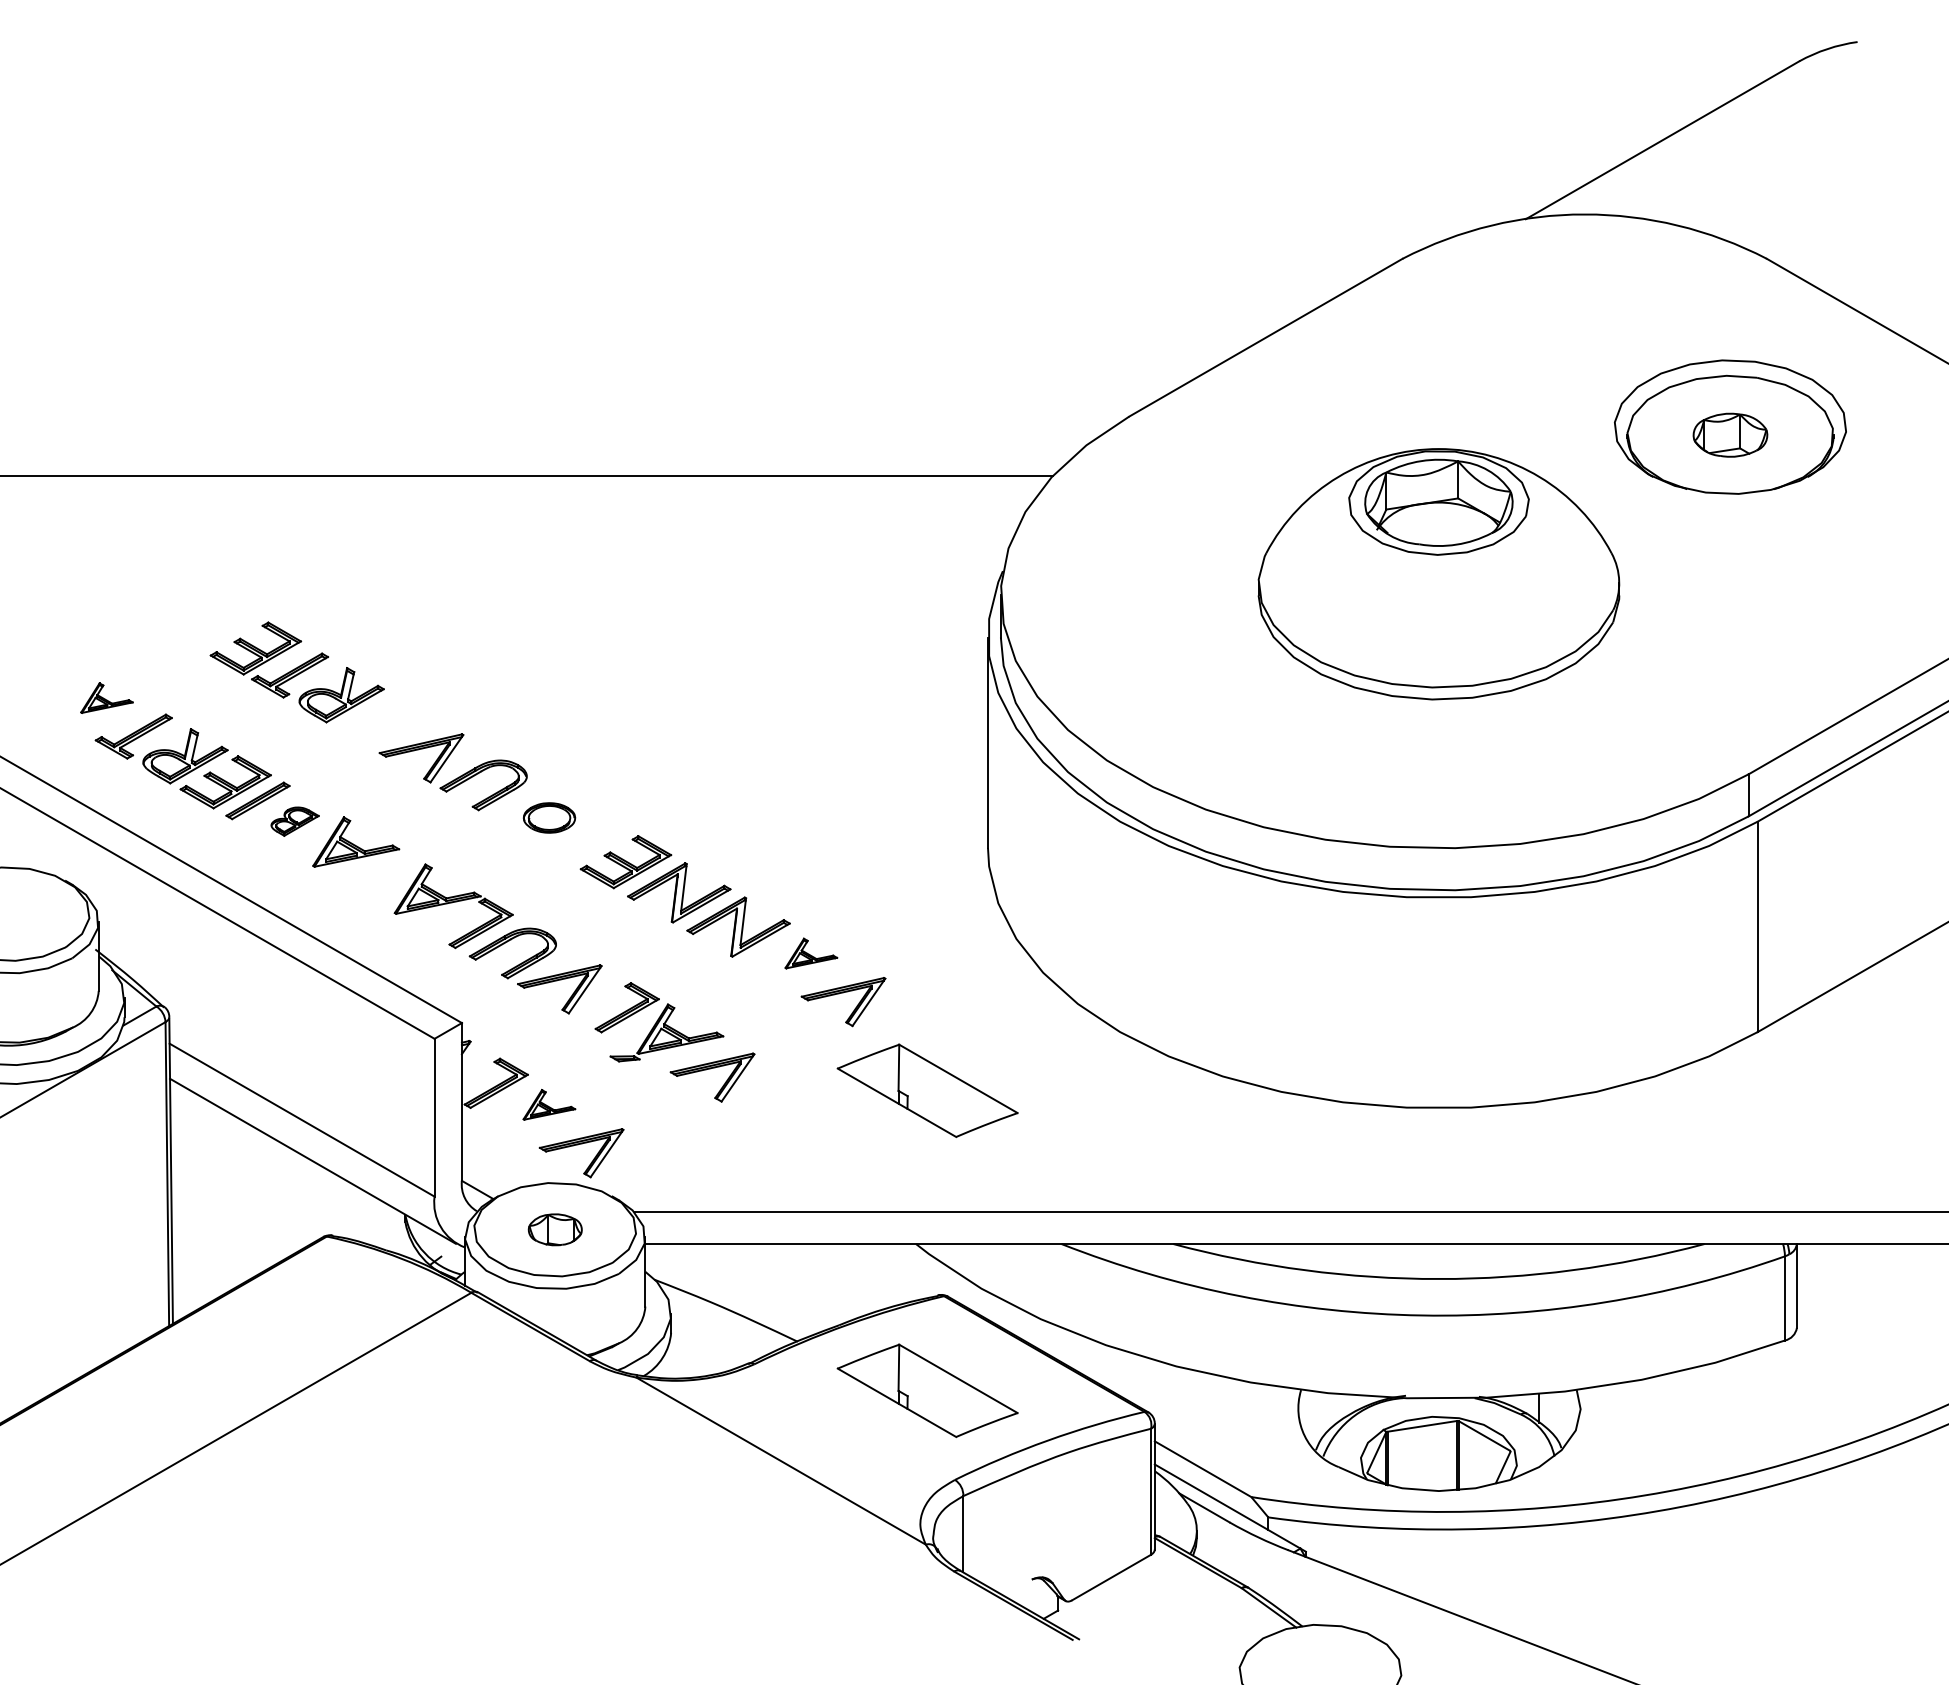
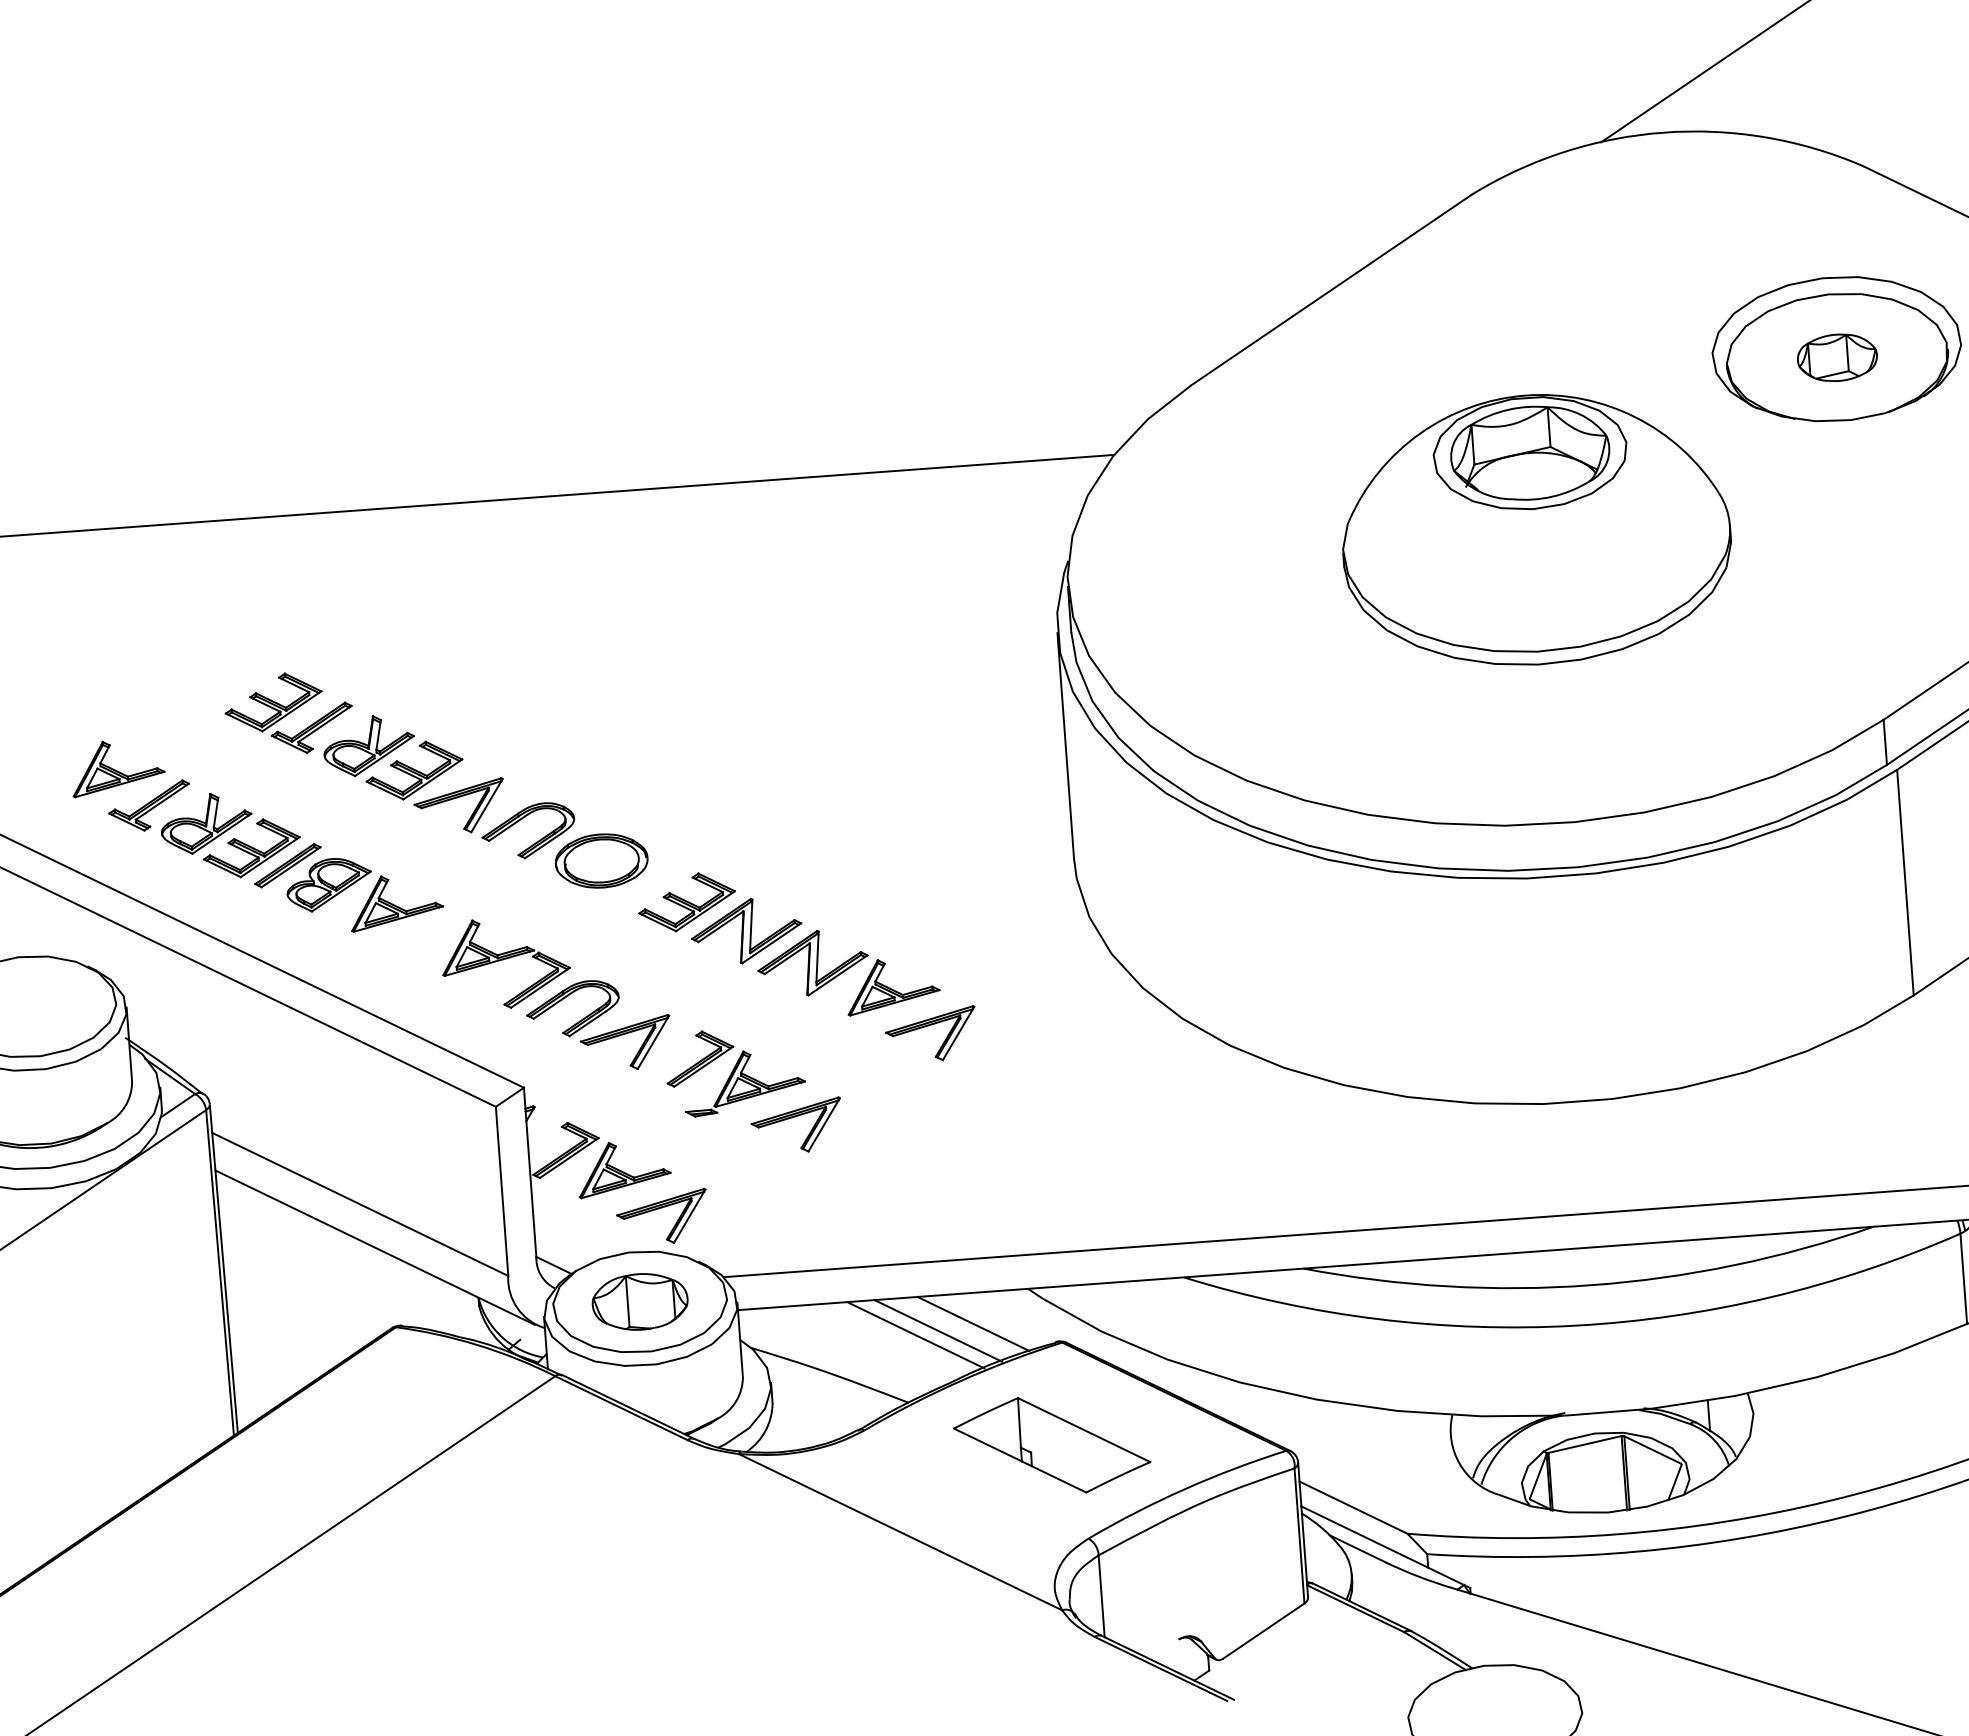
part: (106, 697) -> (117, 766), size x1.67
part: (381, 721) -> (413, 770), added
part: (549, 817) -> (601, 860), size x1.67
part: (294, 821) -> (328, 884), size x1.67
part: (811, 953) -> (893, 985), size x1.67
part: (927, 1090) -> (1028, 1123), removed
part: (549, 1104) -> (624, 1168), size x1.67
part: (555, 1229) -> (640, 1301), size x1.67
line: (862, 1272) -> (972, 1323), added
line: (829, 1276) -> (937, 1330), added
line: (808, 1278) -> (915, 1334), added

